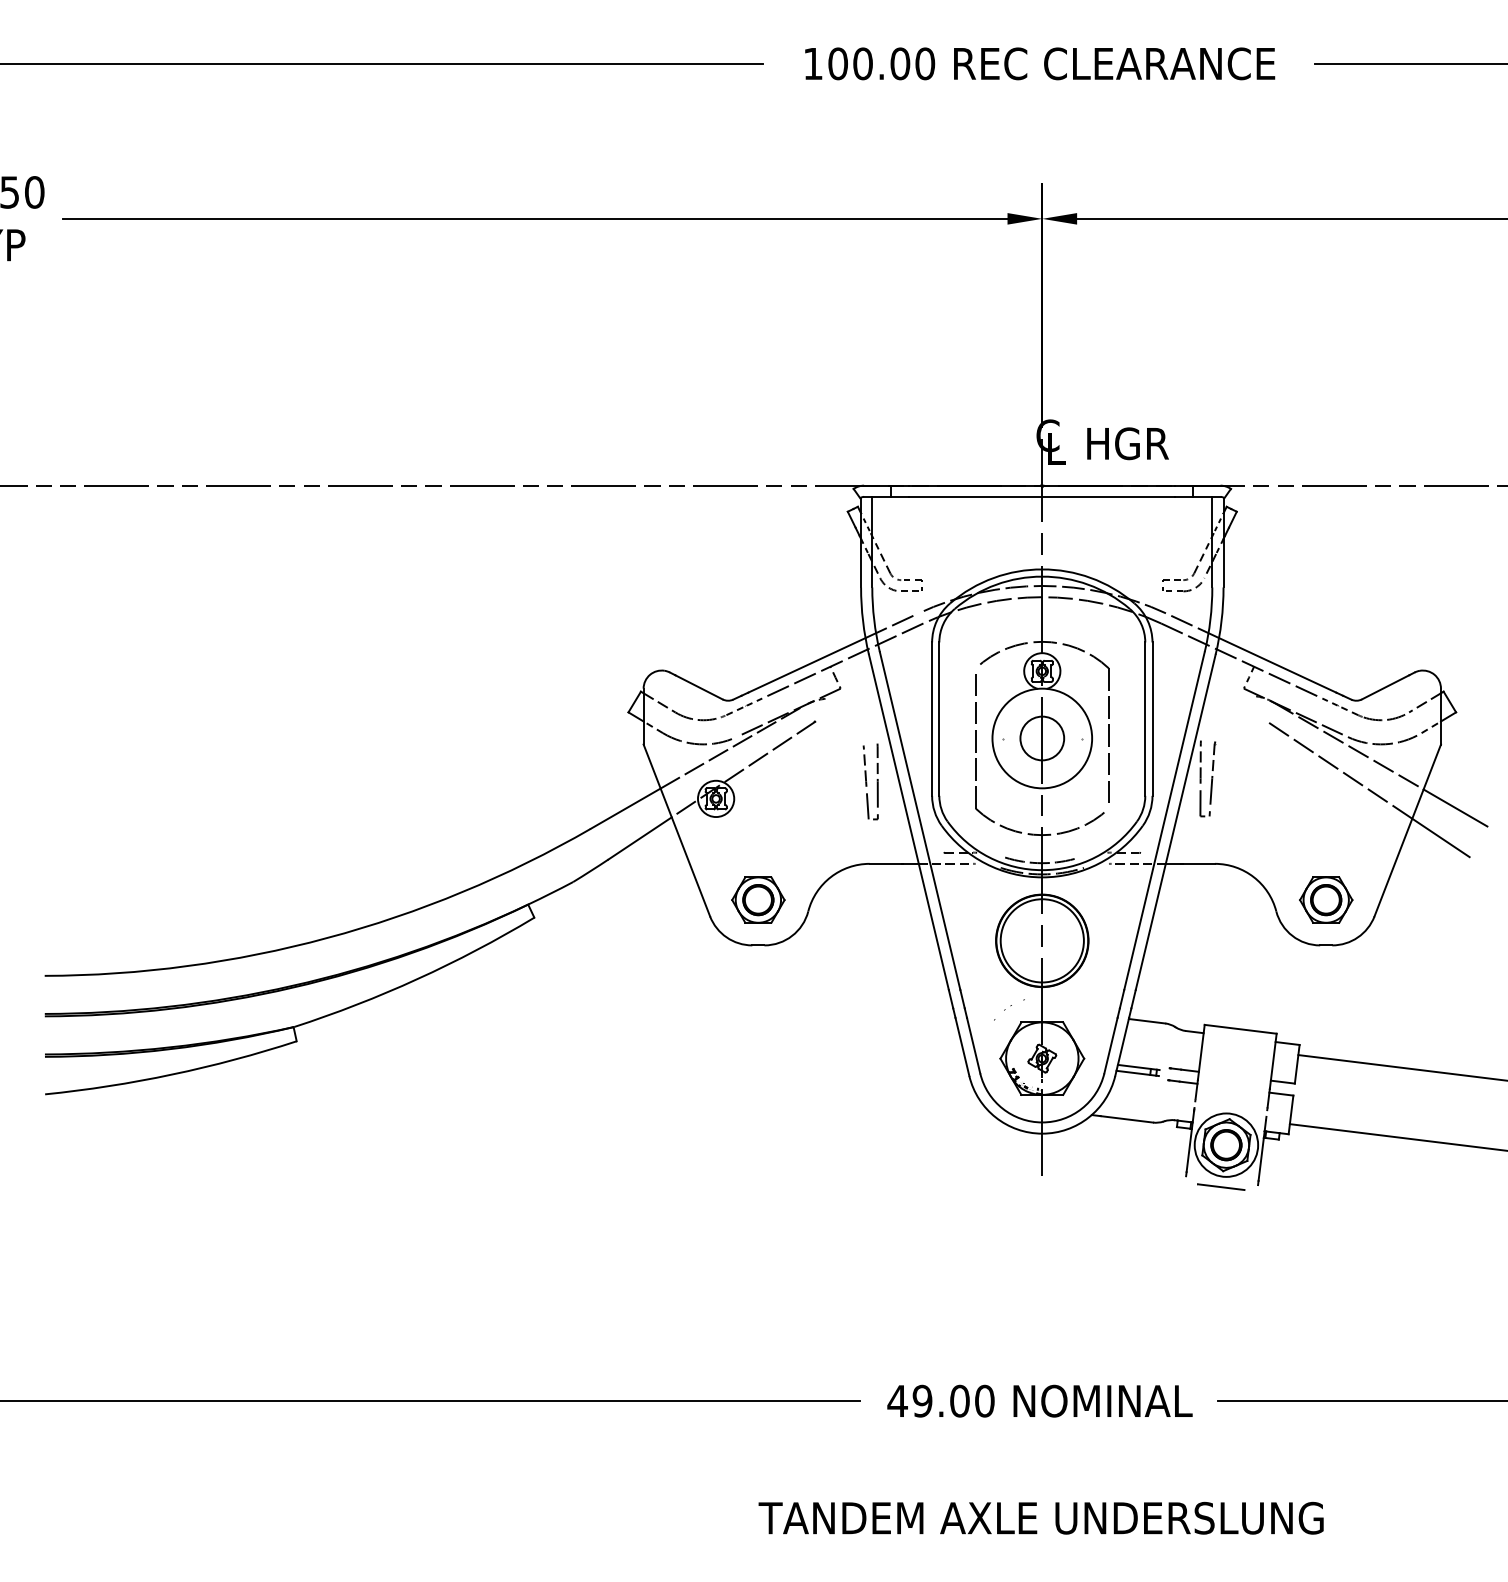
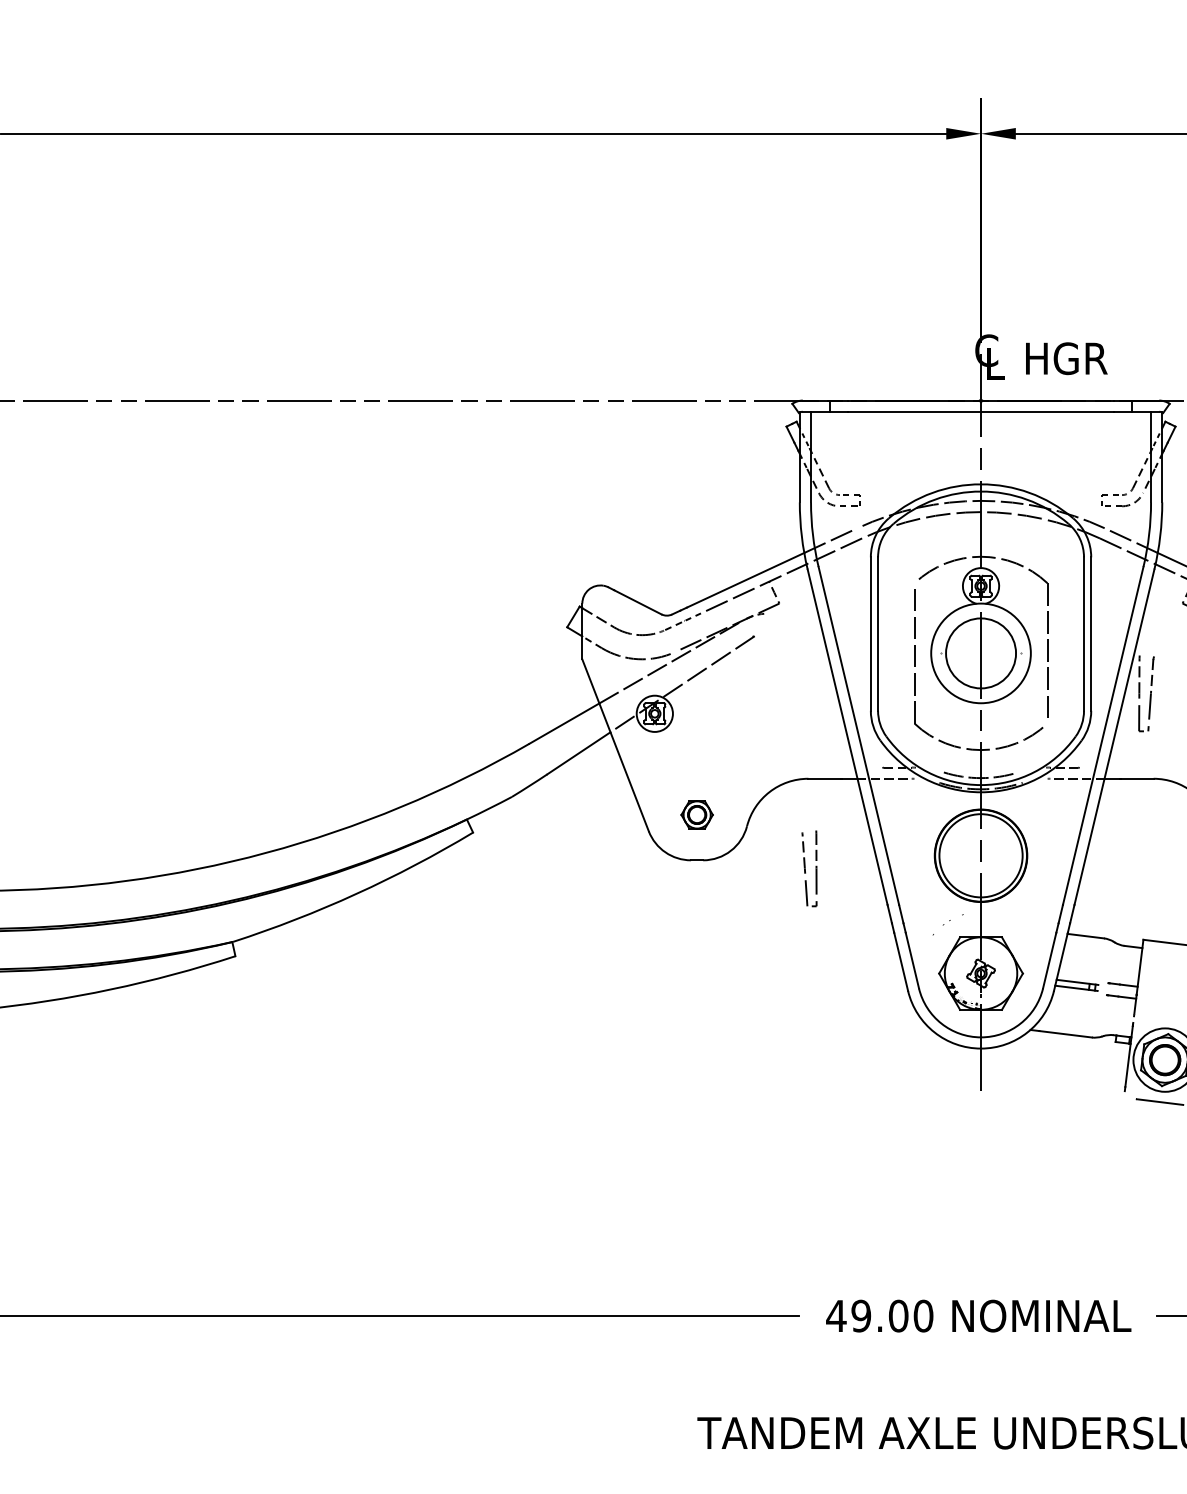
circle: (1042, 738) -> (981, 653), size x1.6
part: (870, 781) -> (809, 868), moved
part: (758, 899) -> (697, 814), size x0.6

